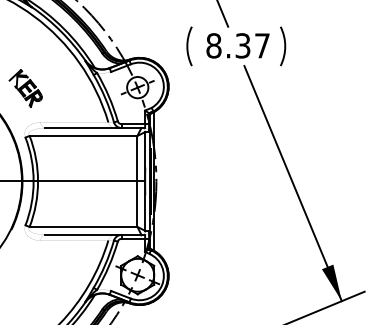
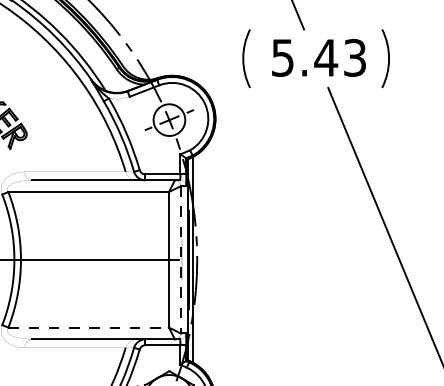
text: (237, 45) -> (317, 57), 8.37 -> 5.43
line: (145, 181) -> (180, 259), solid -> dashed
line: (83, 226) -> (88, 326), solid -> dashed

